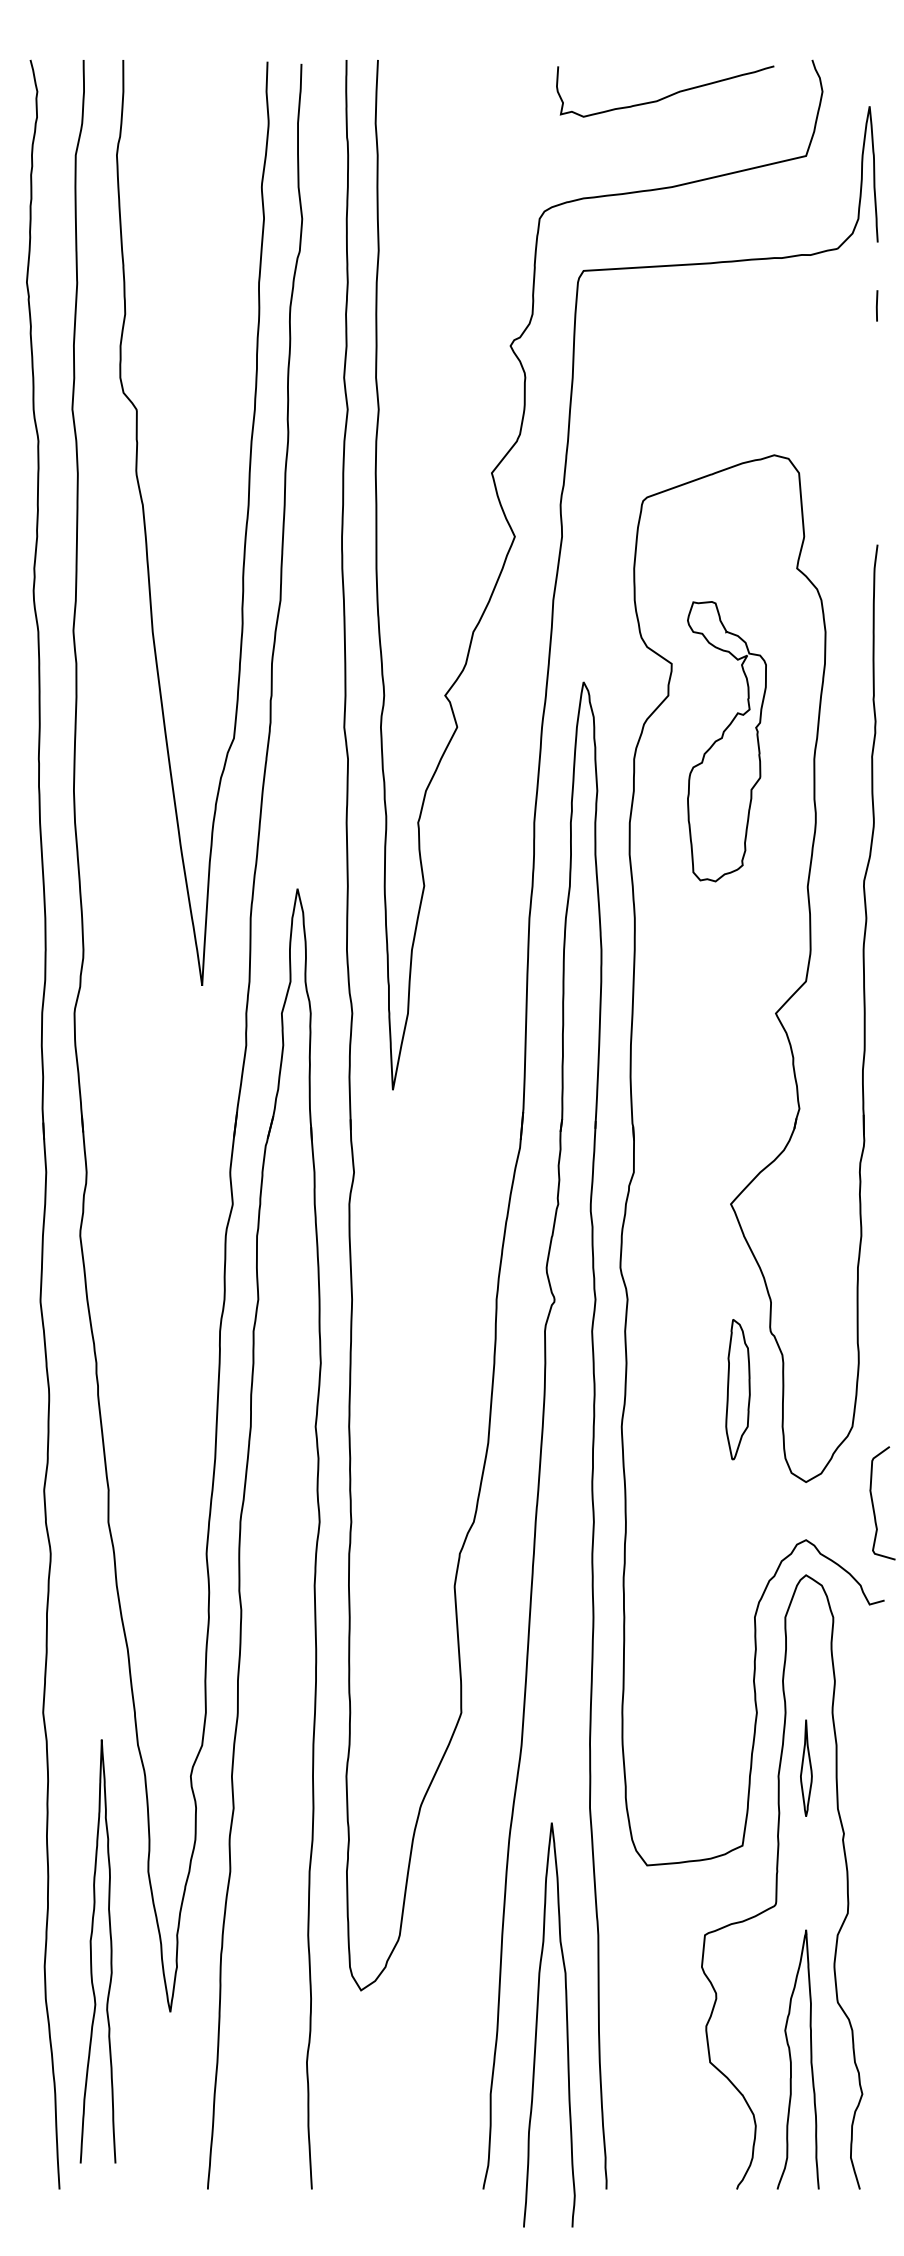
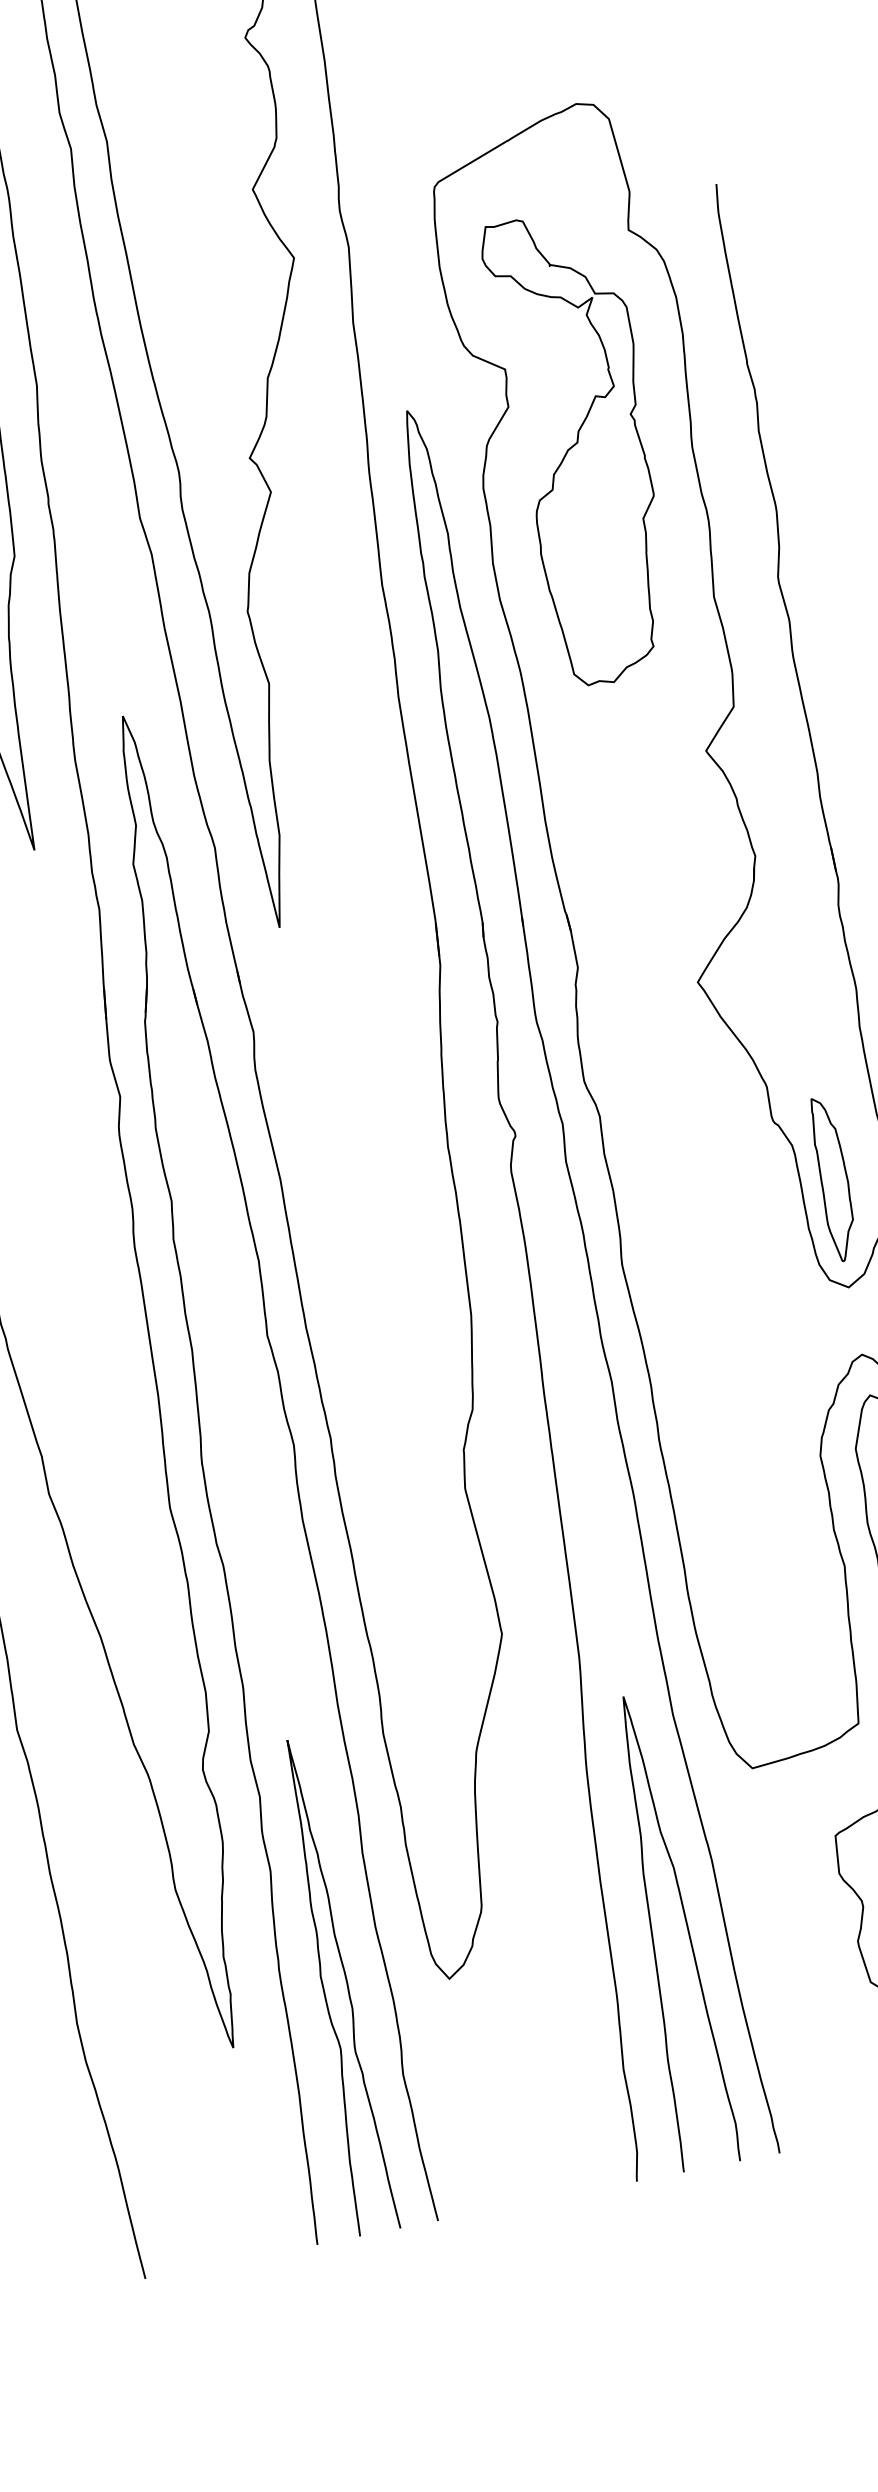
part: (726, 741) -> (586, 446), size x1.43
part: (737, 1389) -> (832, 1178), moved
curve: (91, 1951) -> (324, 1988), moved
curve: (537, 2024) -> (653, 1933), moved

